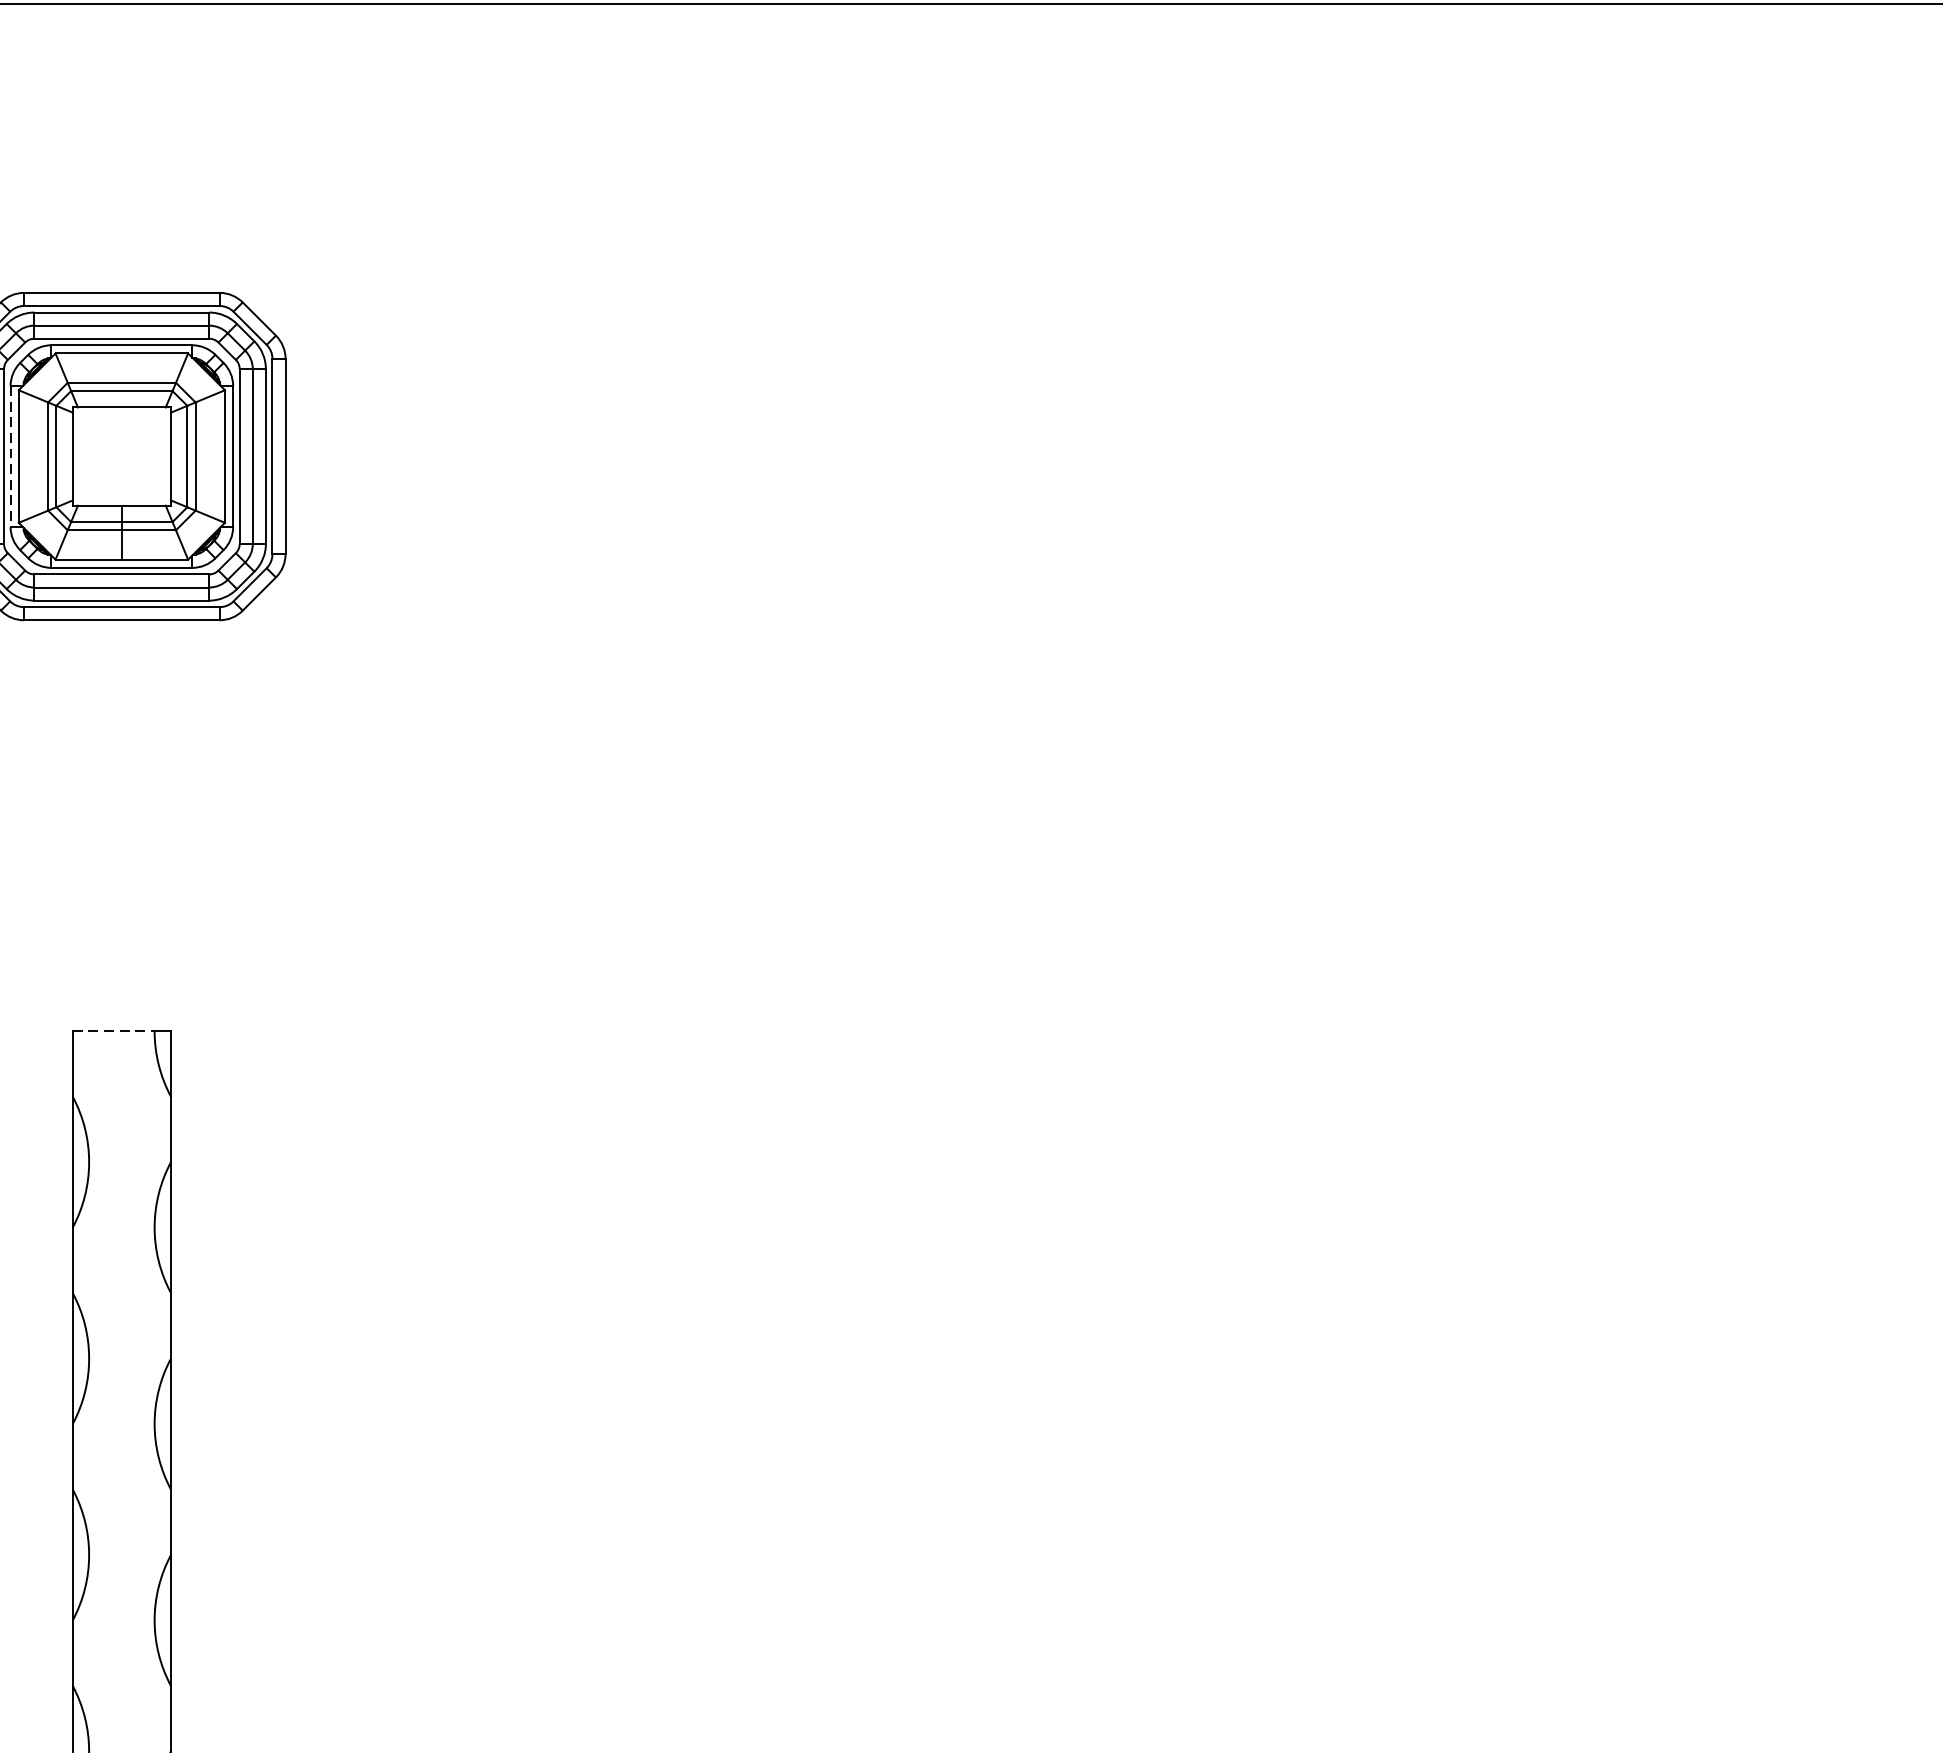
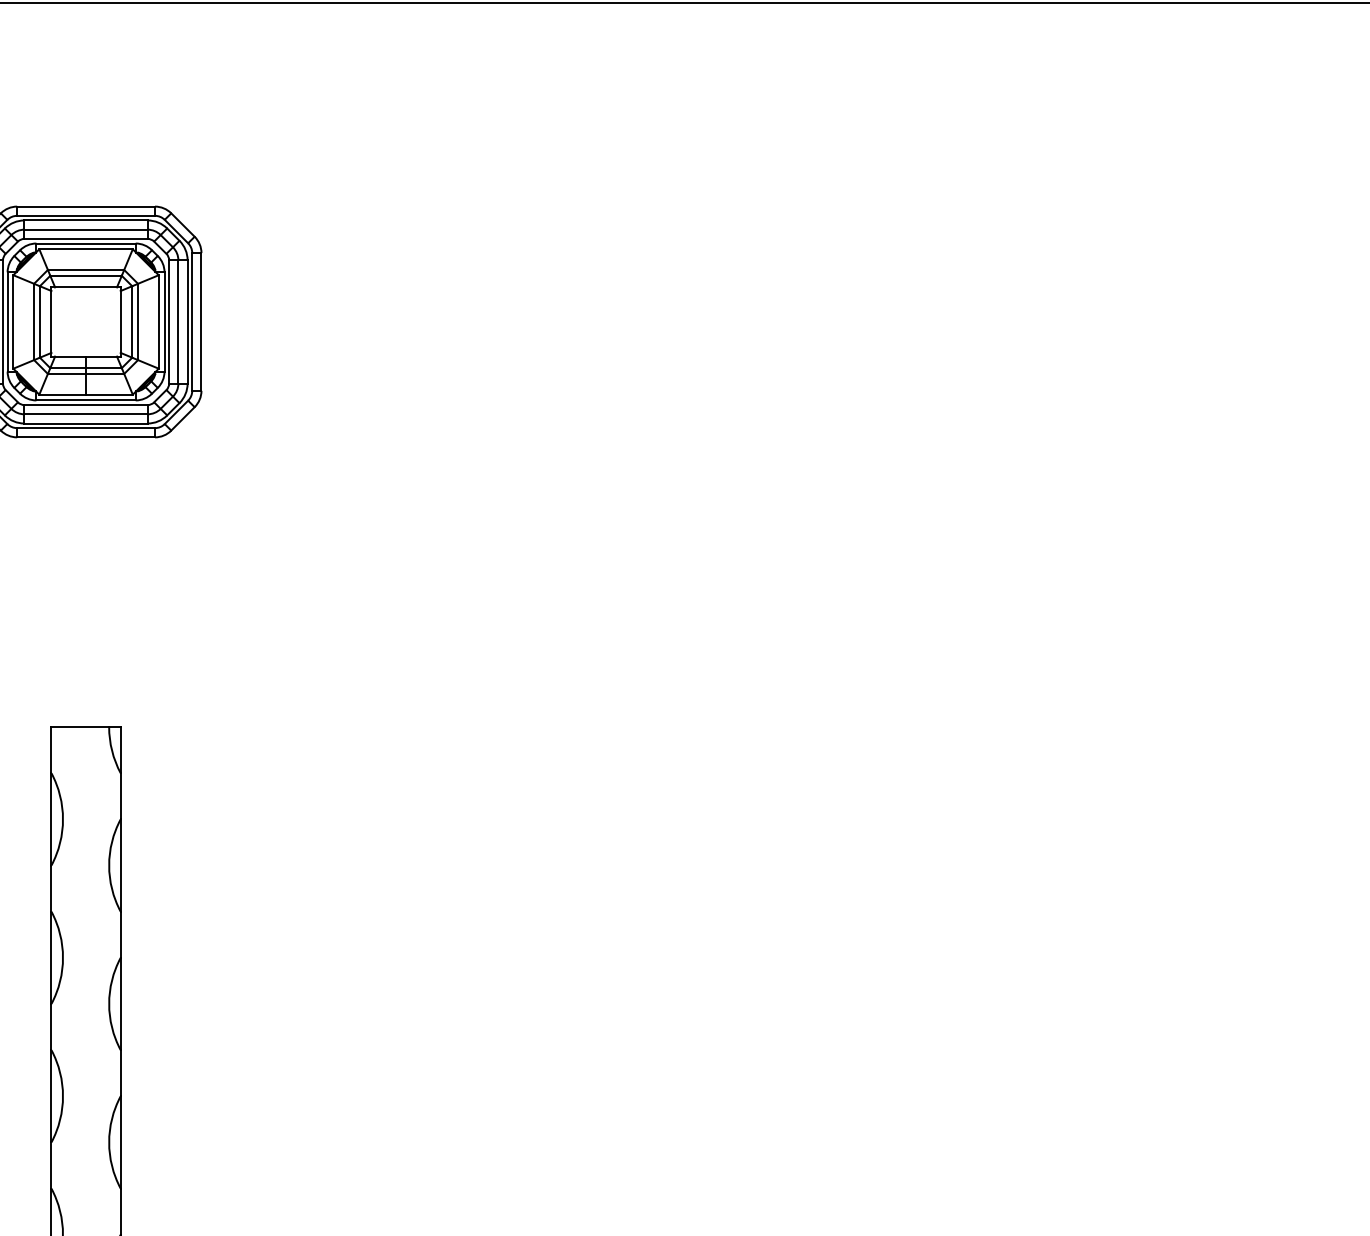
line: (10, 455) -> (7, 321), dashed -> solid
line: (113, 1031) -> (80, 727), dashed -> solid

